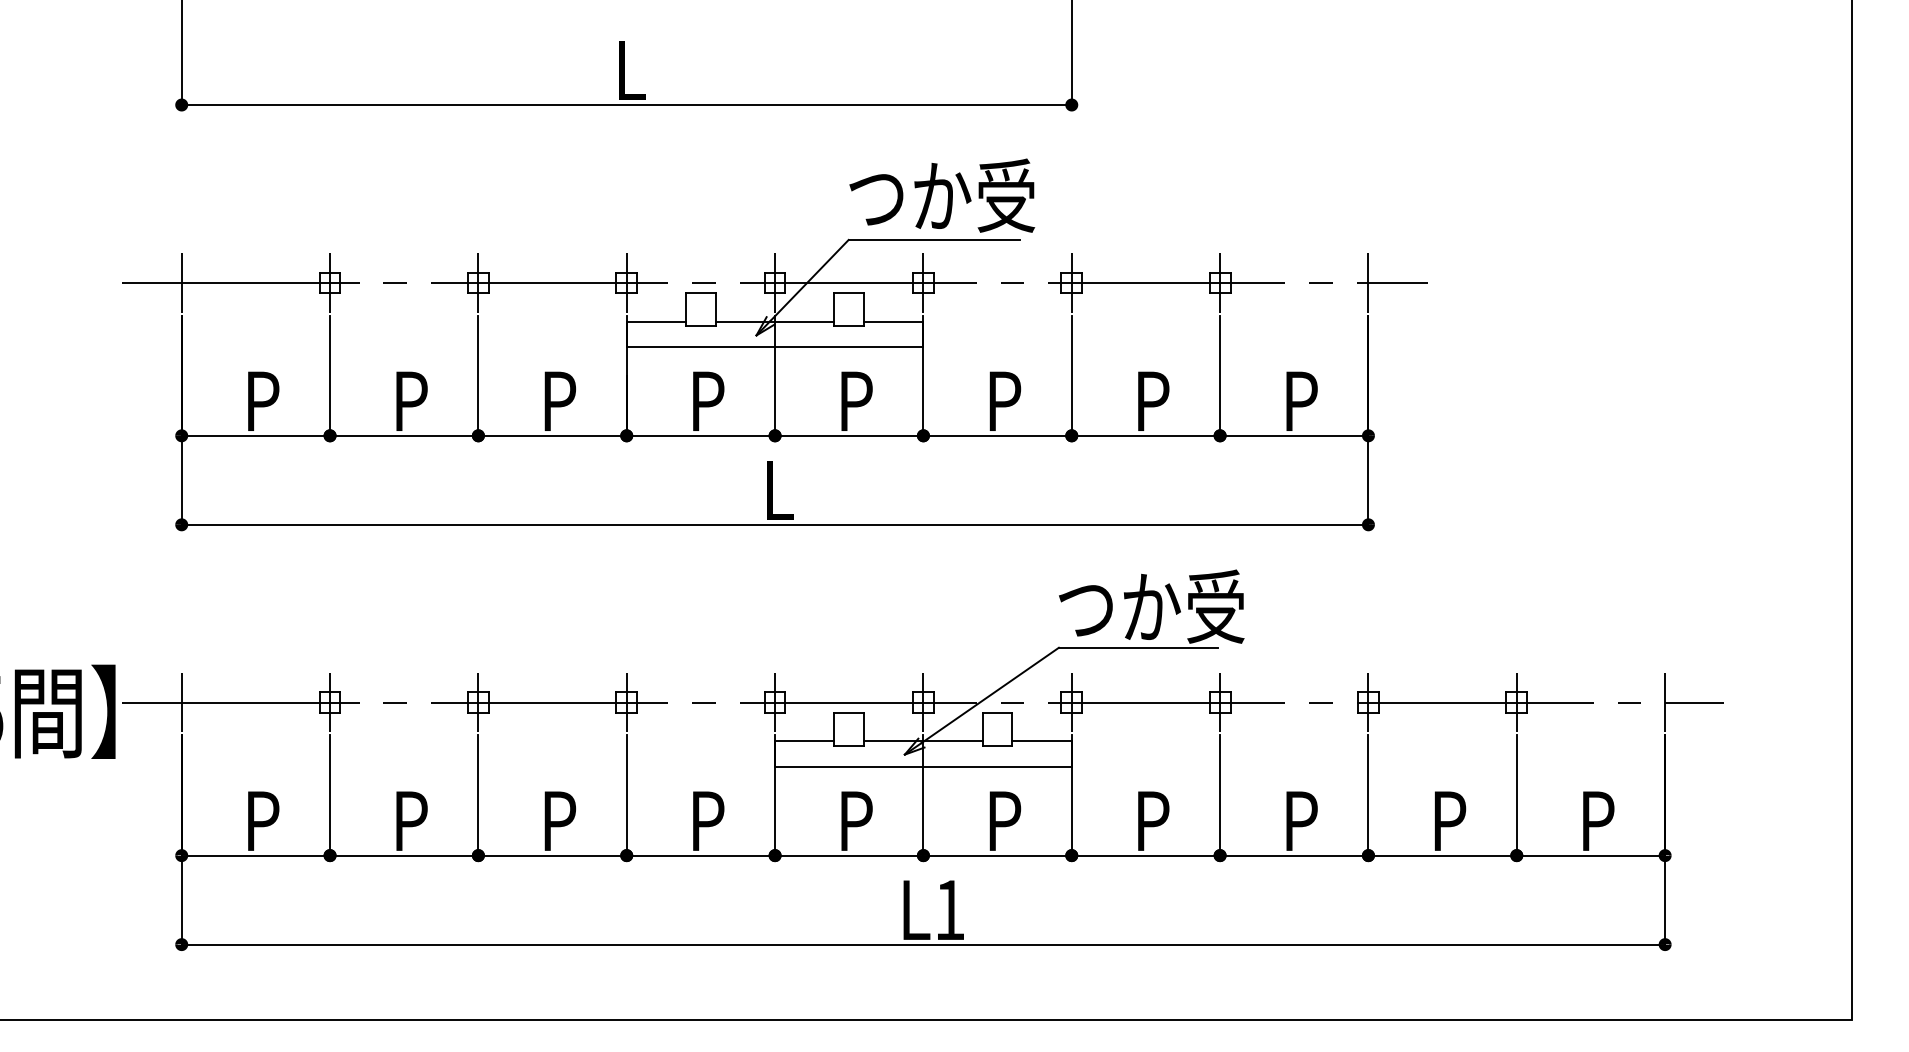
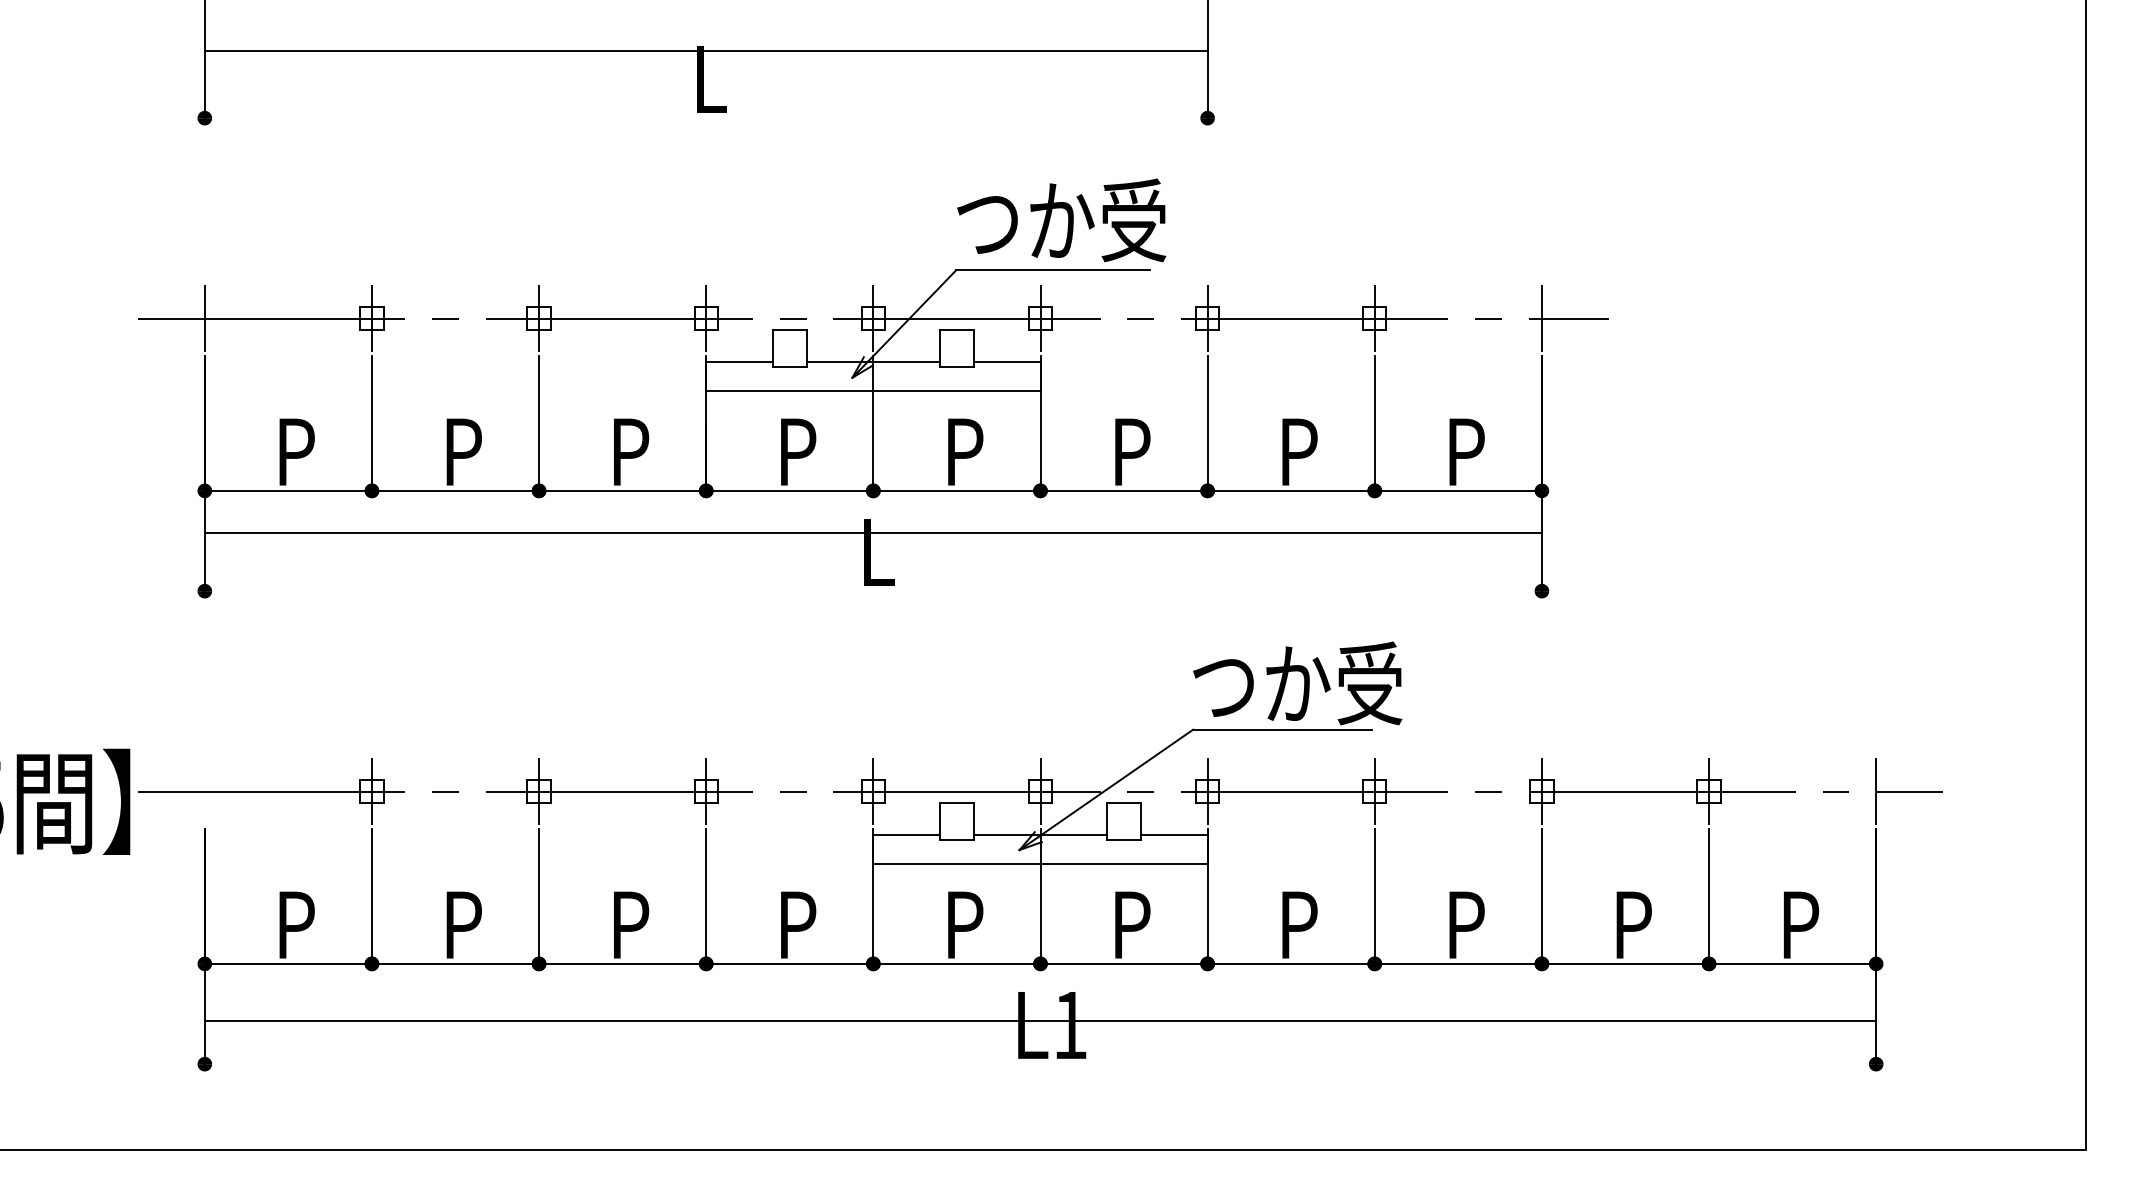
line: (626, 105) -> (705, 51), moved
line: (774, 524) -> (872, 532), moved
line: (181, 702) -> (204, 791), removed
line: (923, 944) -> (1040, 1021), moved

